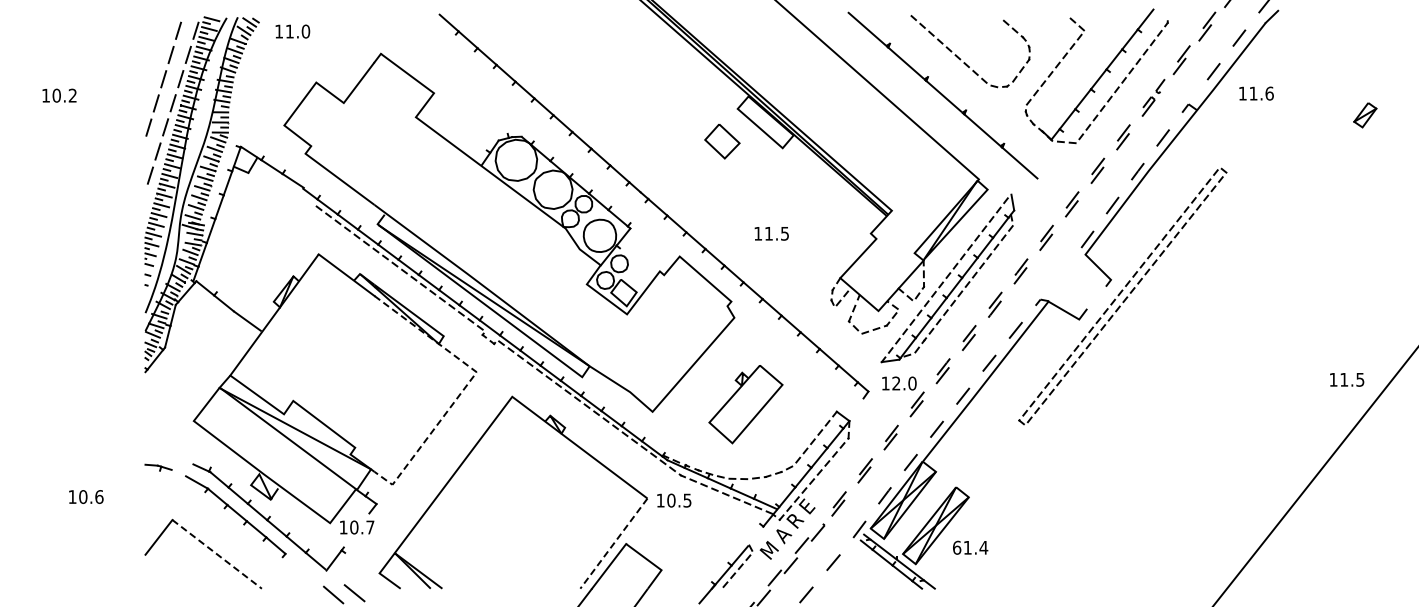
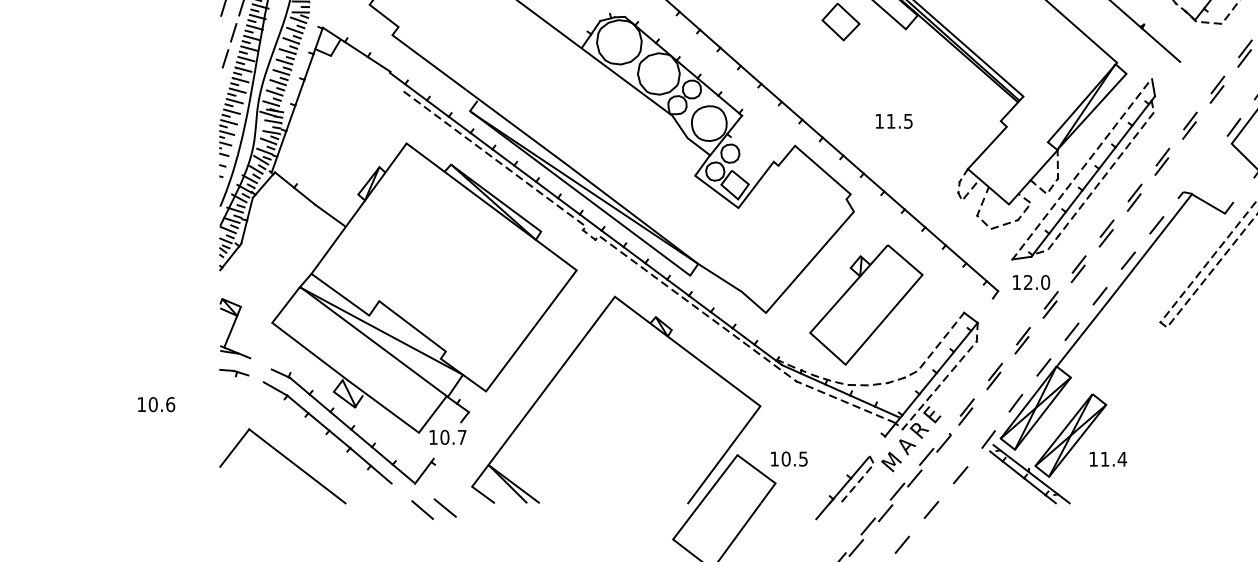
line: (466, 386) -> (565, 285), dashed -> solid
part: (745, 404) -> (865, 305), size x1.43
part: (159, 426) -> (235, 328), added
text: (674, 500) -> (789, 458), moved
line: (613, 544) -> (723, 455), dashed -> solid
text: (957, 547) -> (1094, 458), 61.4 -> 11.4
line: (217, 554) -> (297, 466), dashed -> solid
line: (294, 561) -> (380, 473), added

